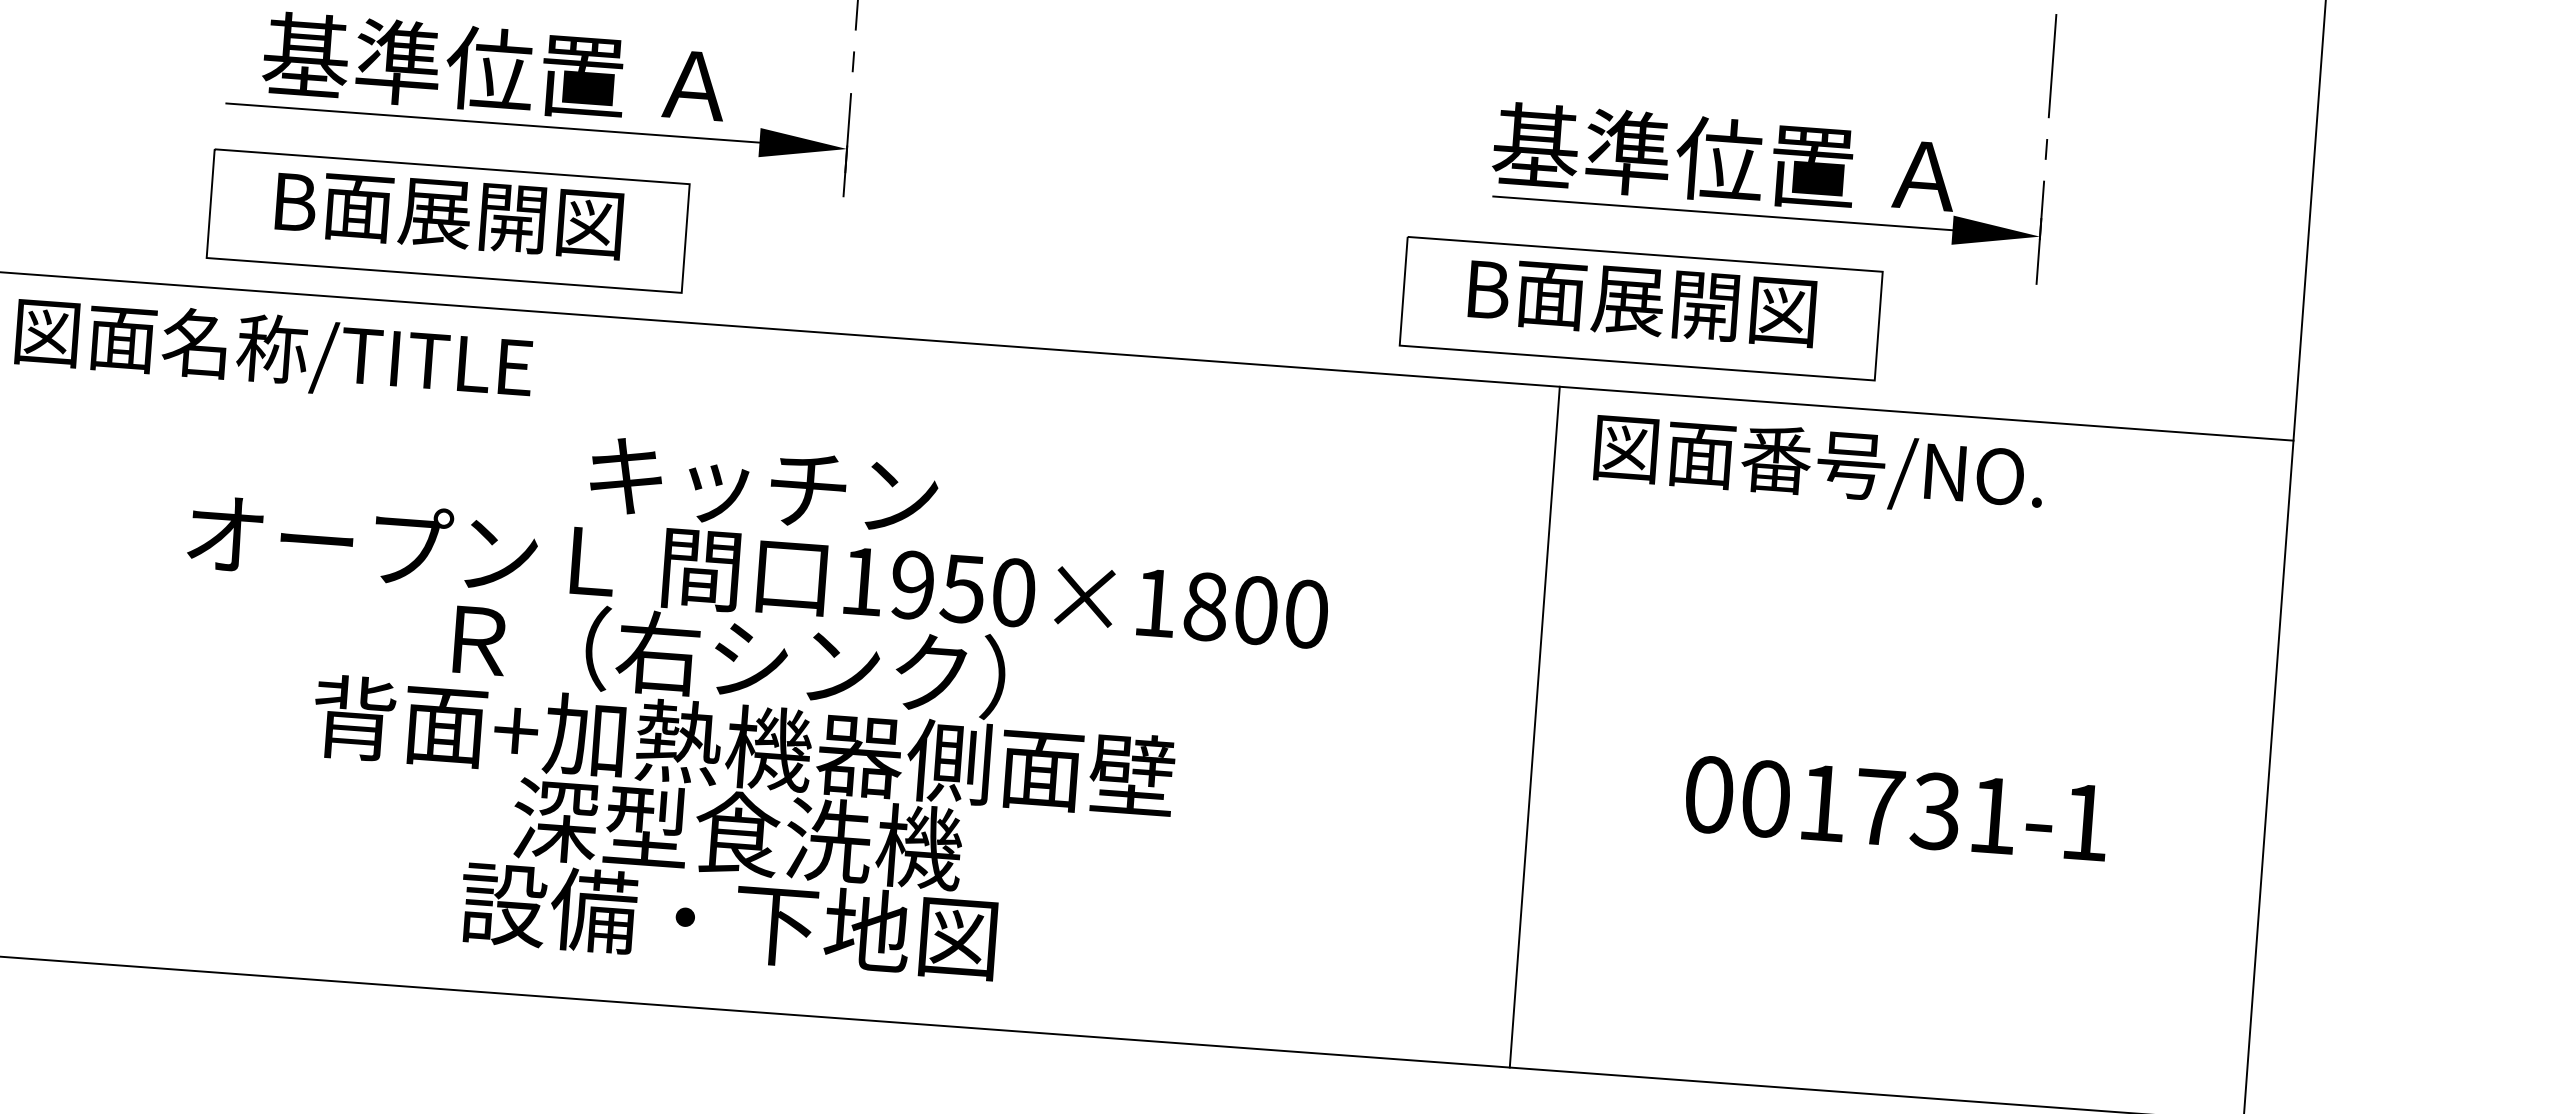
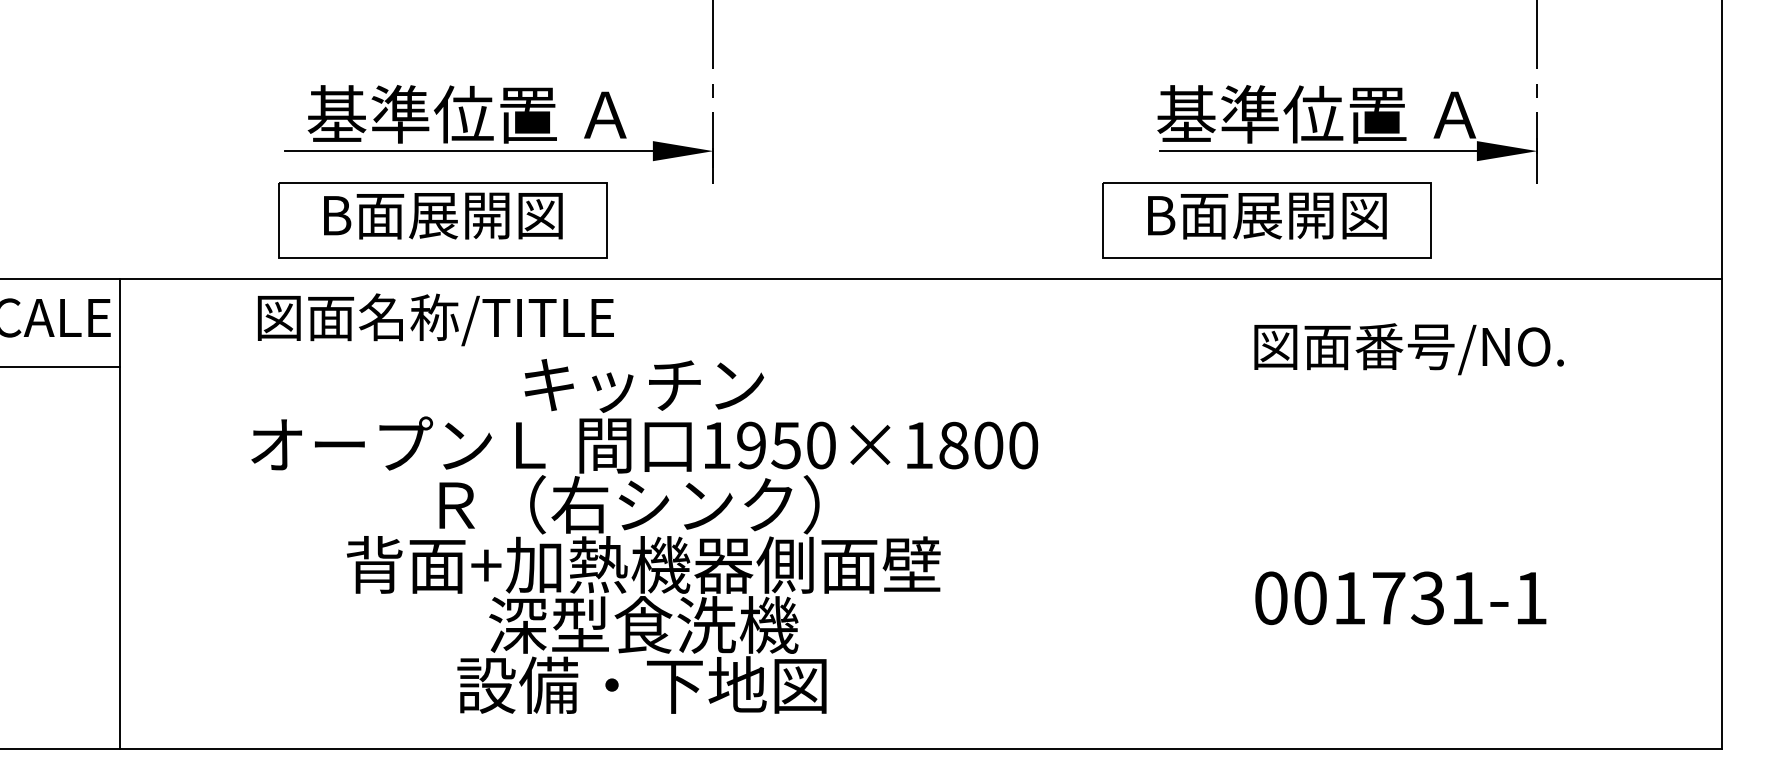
text: (273, 351) -> (435, 319), moved
text: (1818, 466) -> (1408, 349), moved
text: (748, 705) -> (644, 536), moved
line: (1534, 726) -> (1214, 513), removed
text: (1896, 808) -> (1400, 598), moved

